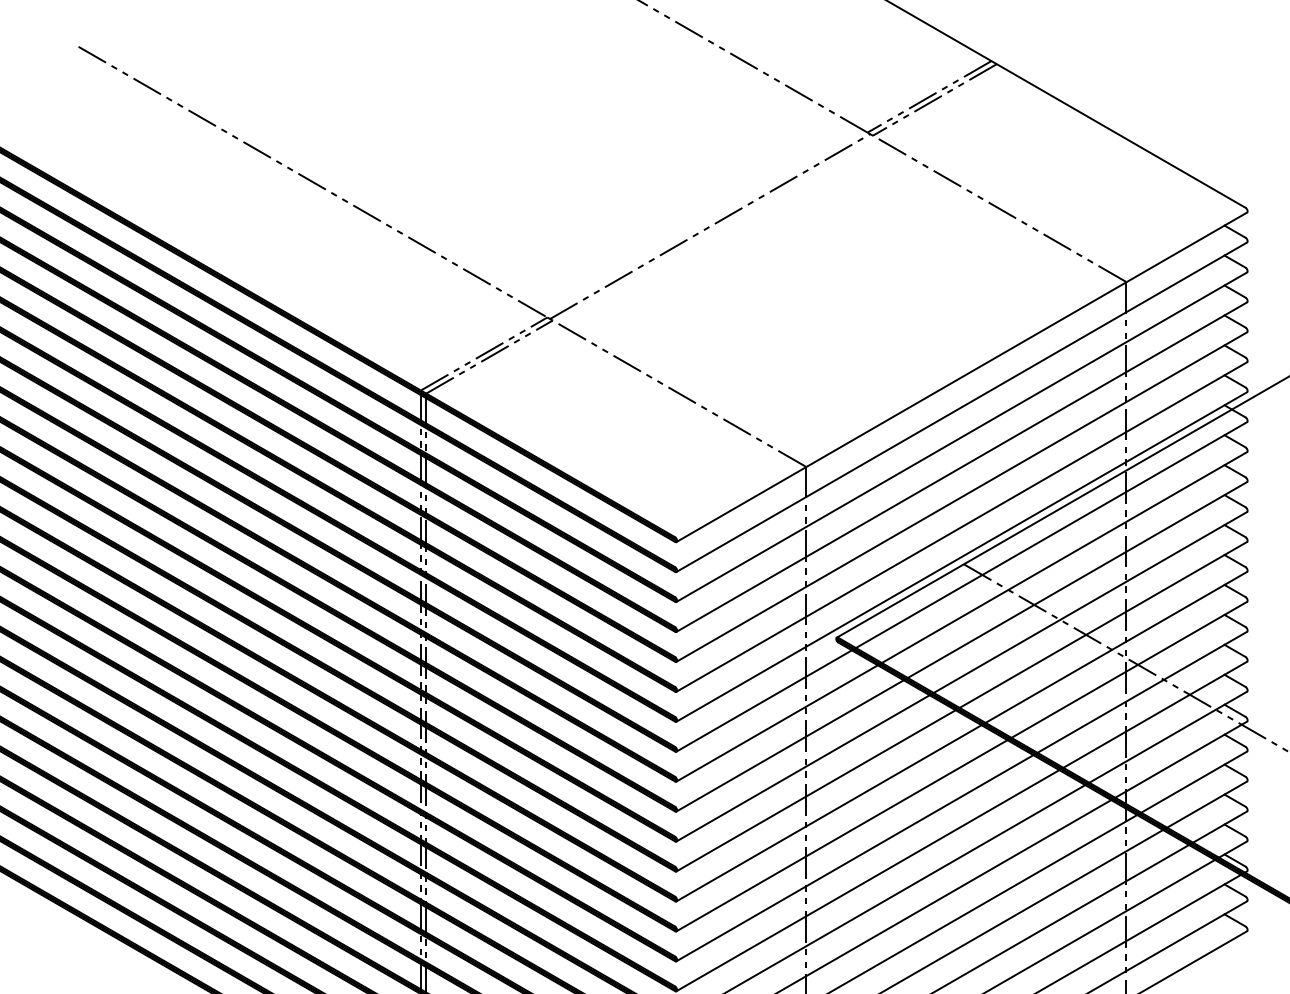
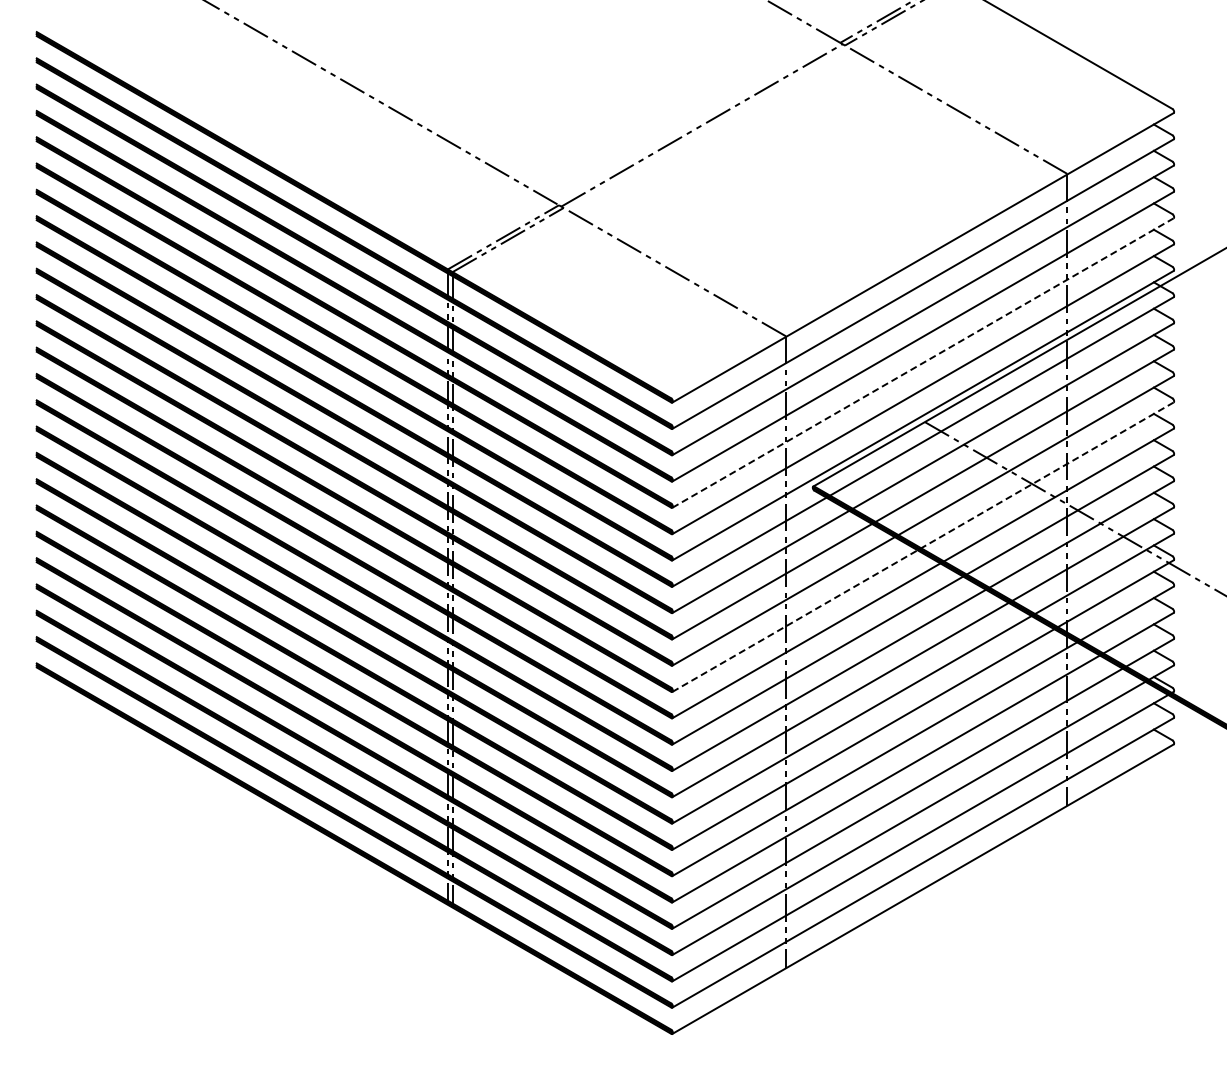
line: (962, 496) -> (923, 362), solid -> dashed
line: (962, 705) -> (923, 546), solid -> dashed

